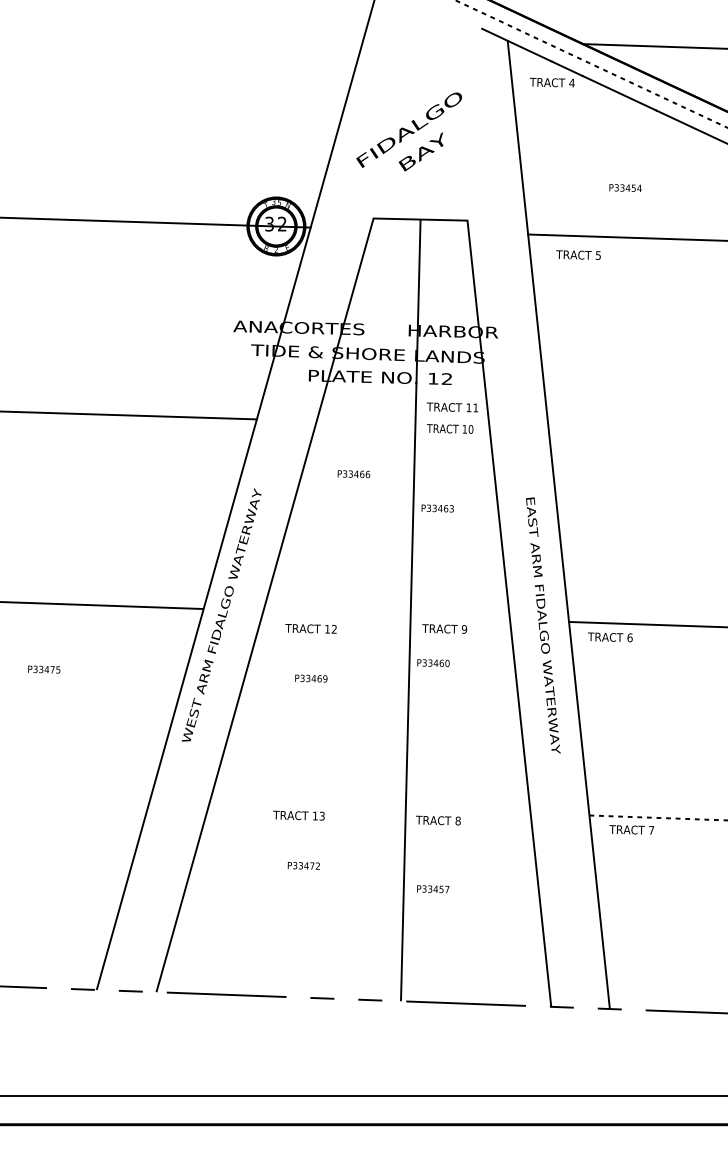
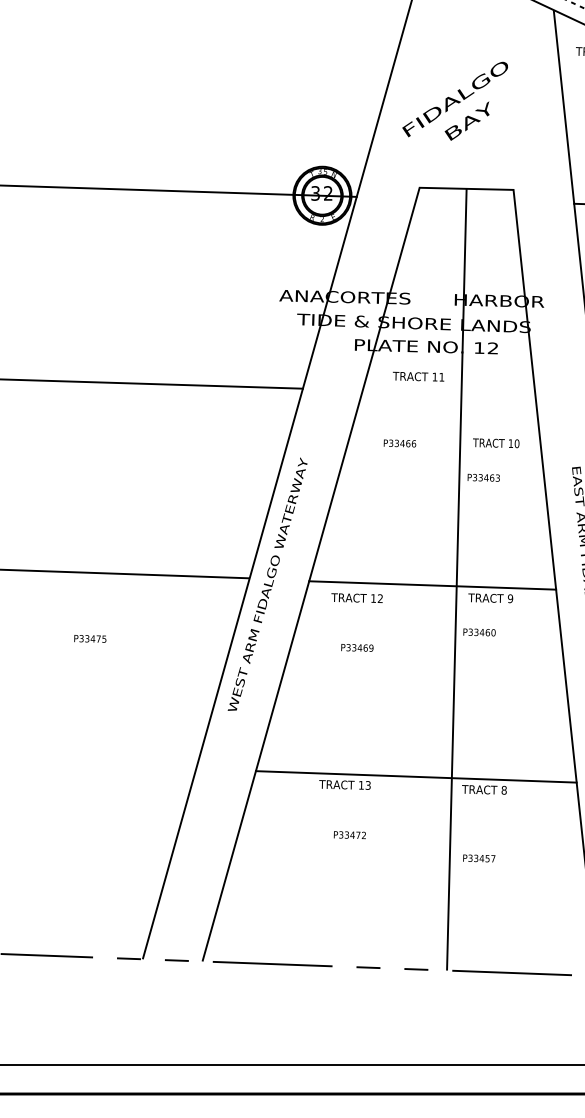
text: (452, 407) -> (418, 376), moved
text: (450, 428) -> (496, 442), moved
line: (386, 616) -> (432, 585), added
line: (369, 807) -> (415, 776), added

